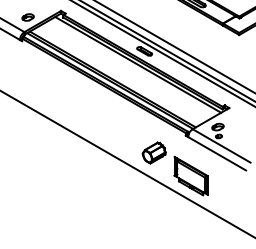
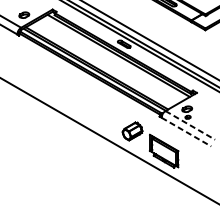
line: (222, 146) -> (191, 125), solid -> dashed
line: (217, 154) -> (186, 132), solid -> dashed

